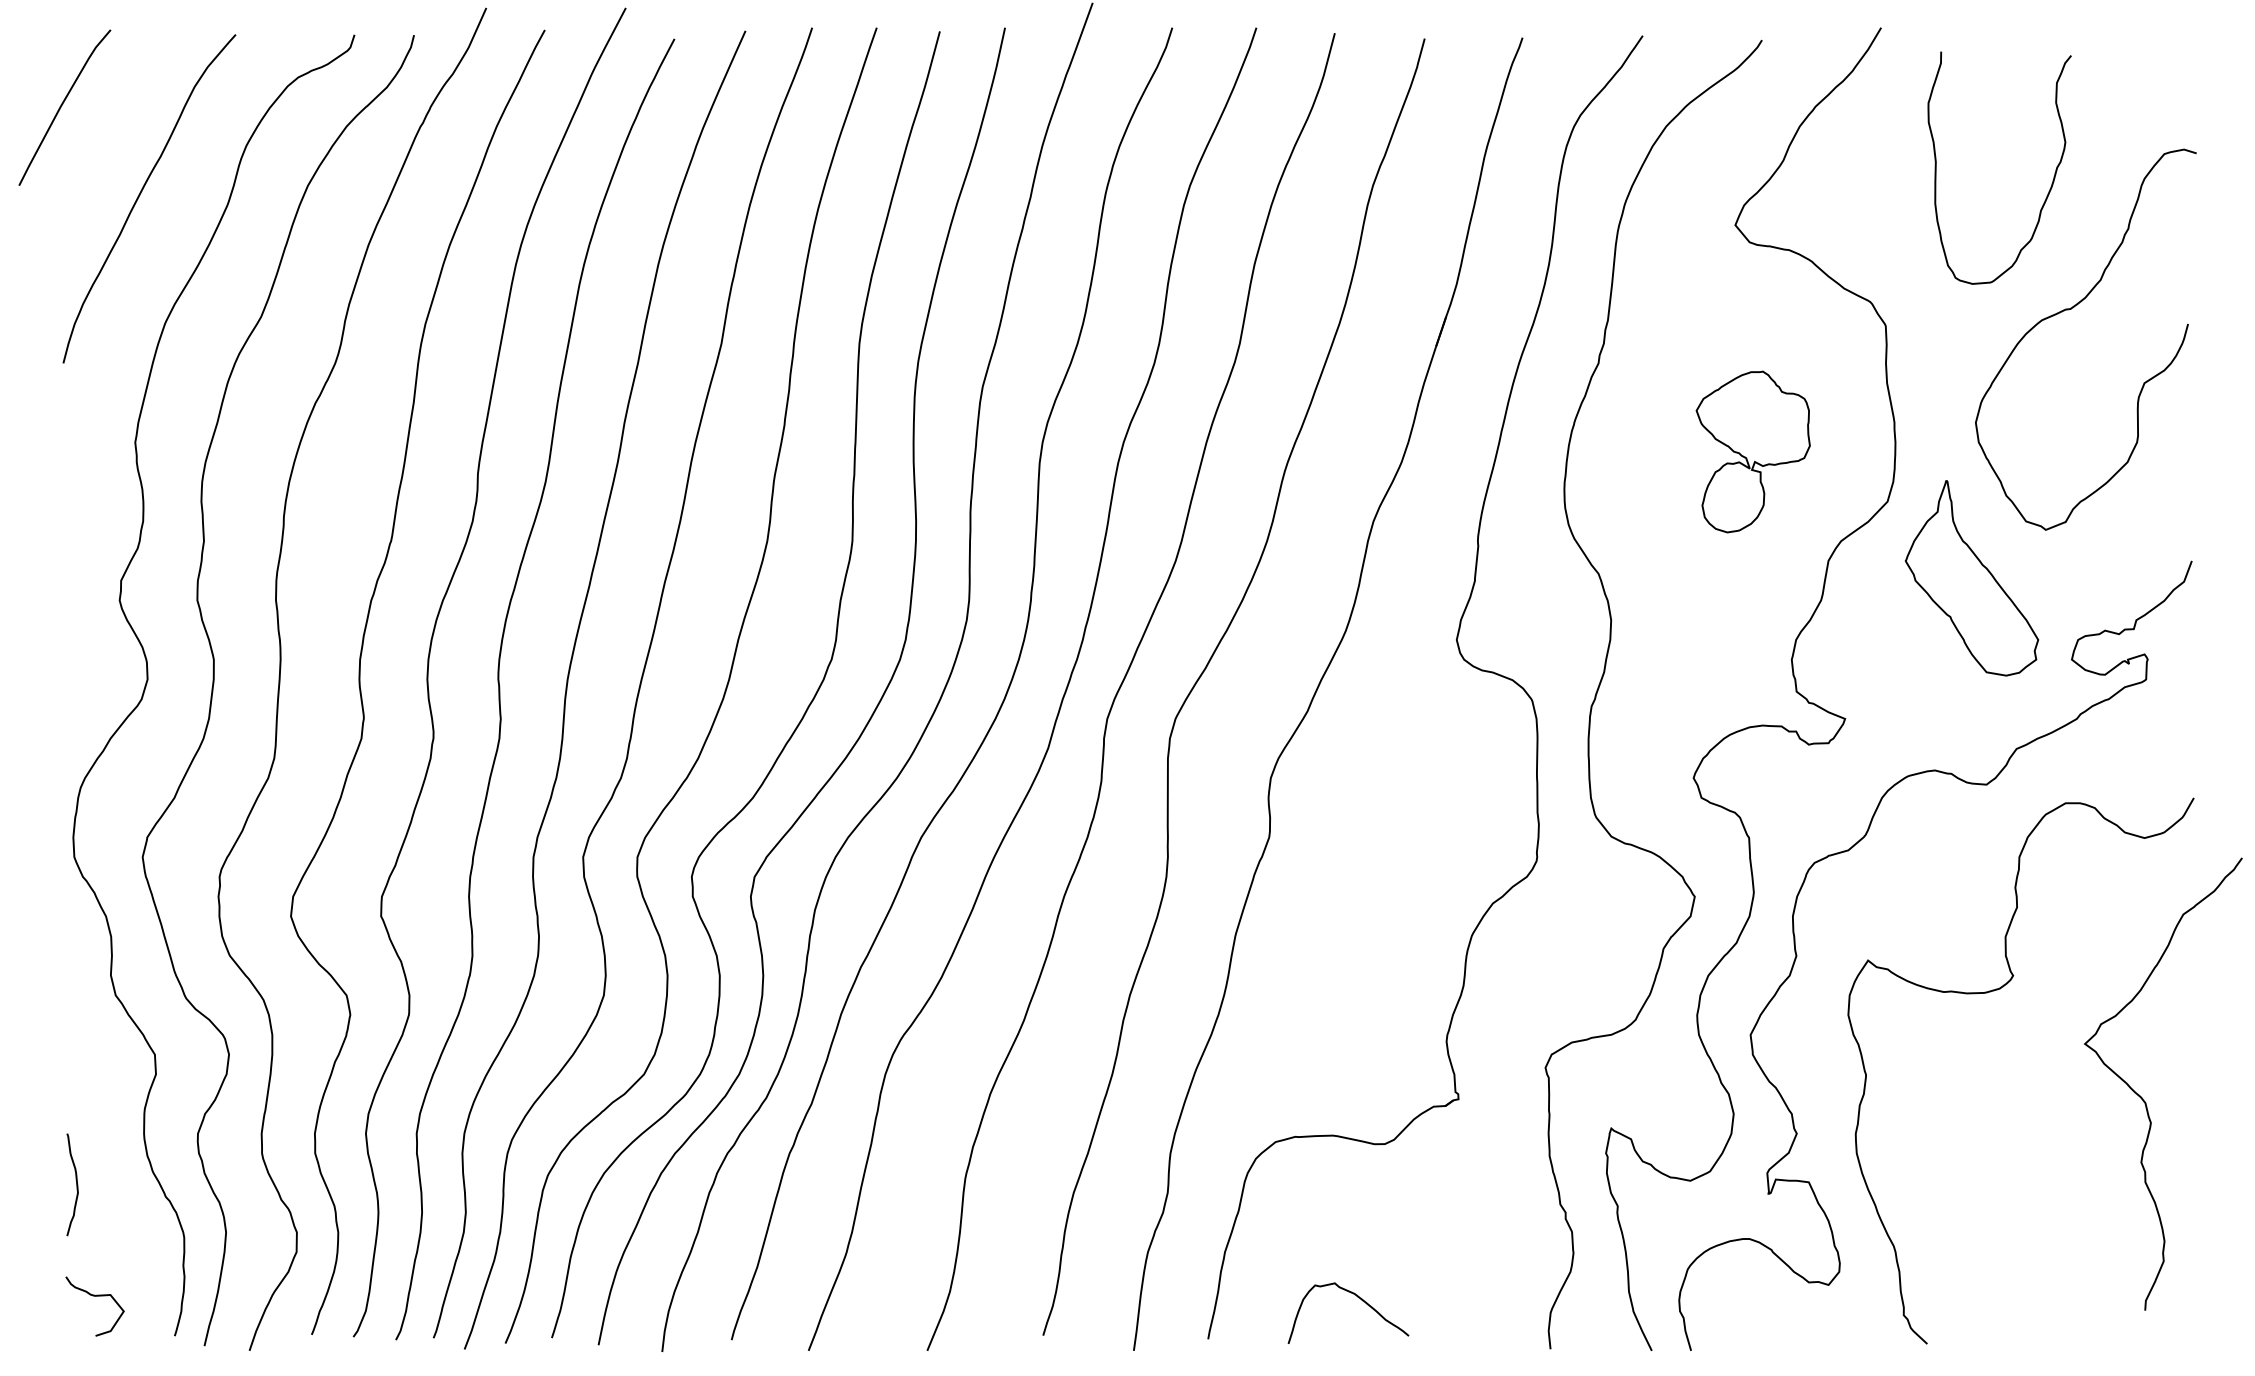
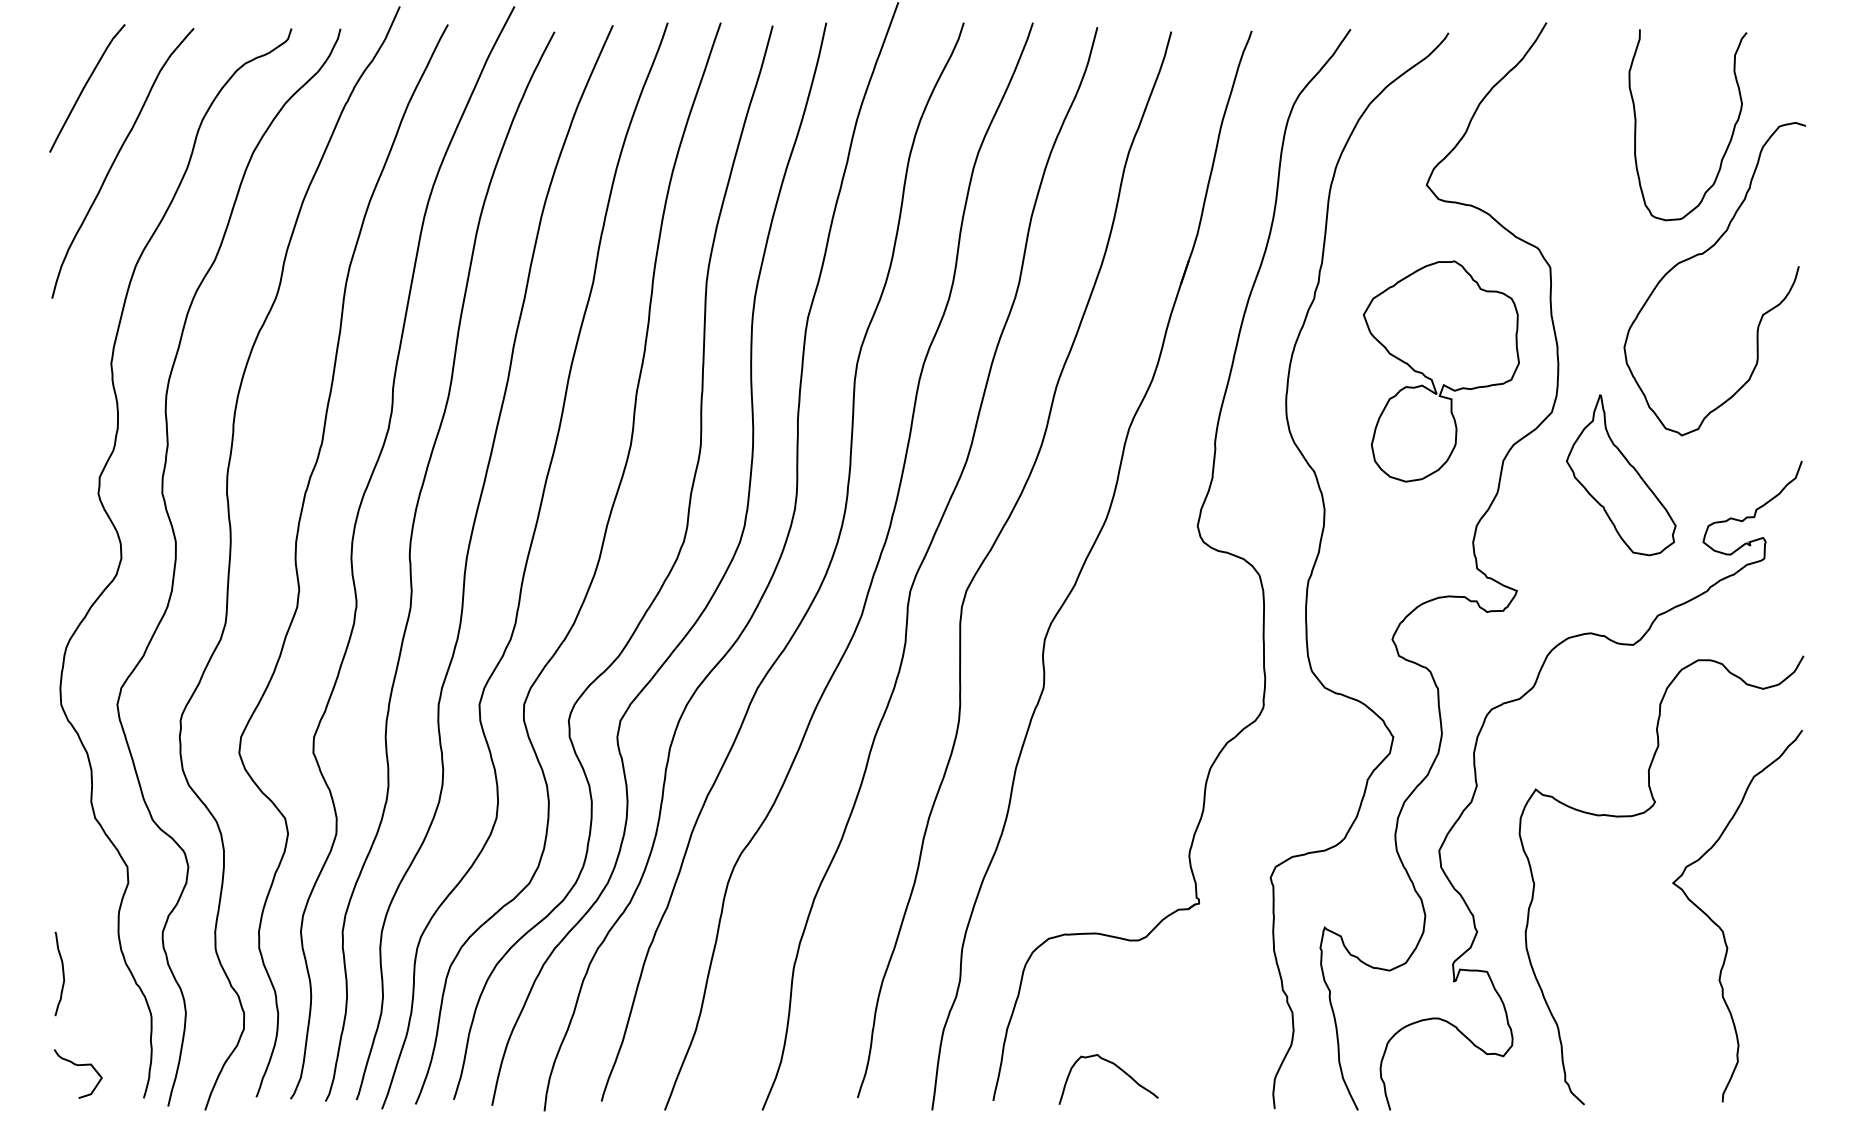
curve: (62, 106) -> (85, 87), moved
curve: (2050, 186) -> (1729, 140), moved
part: (1753, 452) -> (1441, 371), size x1.67
curve: (2146, 1101) -> (1723, 930), moved

